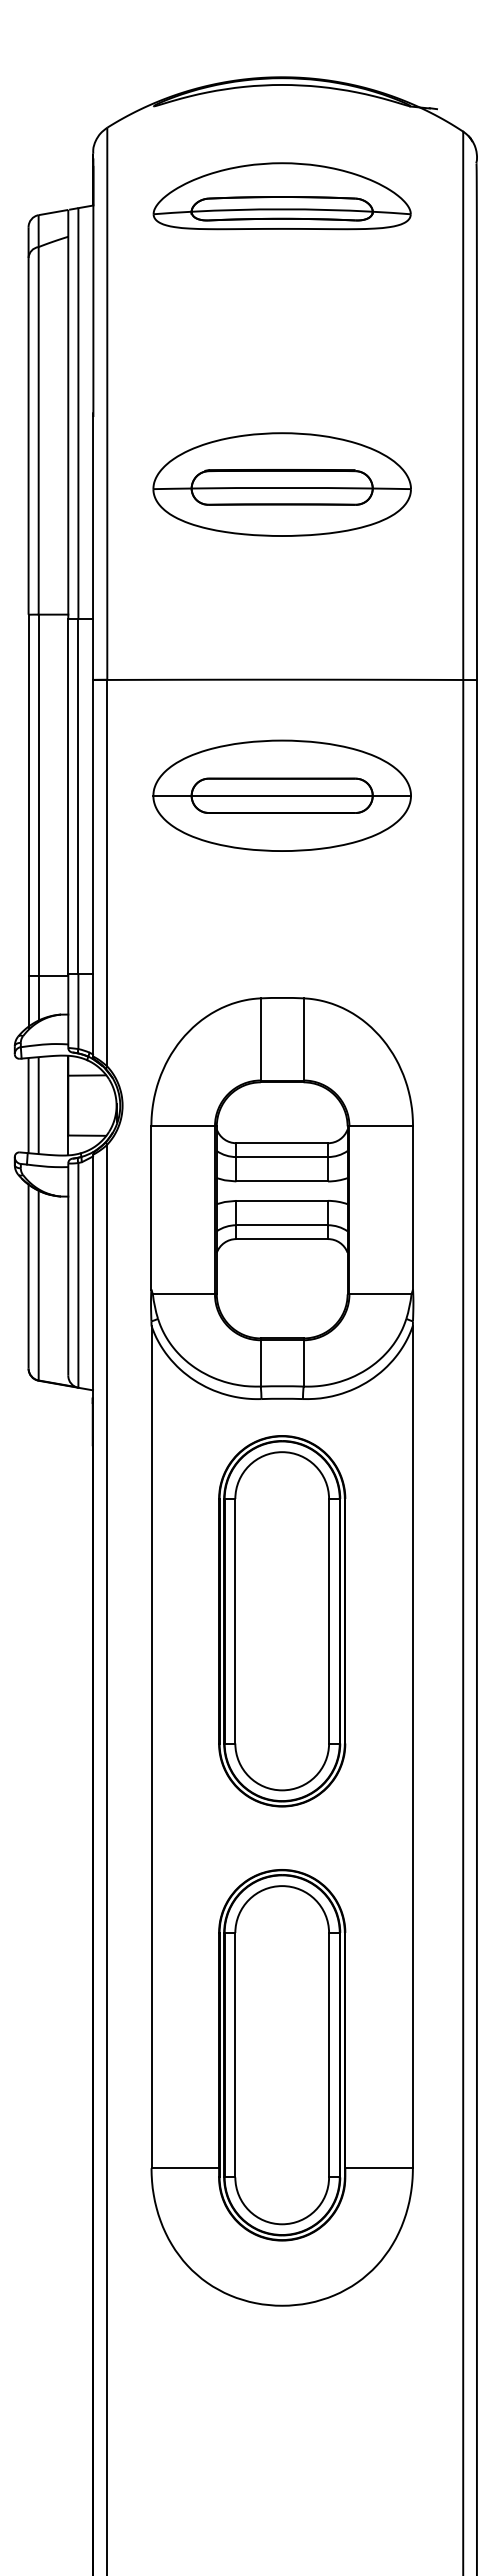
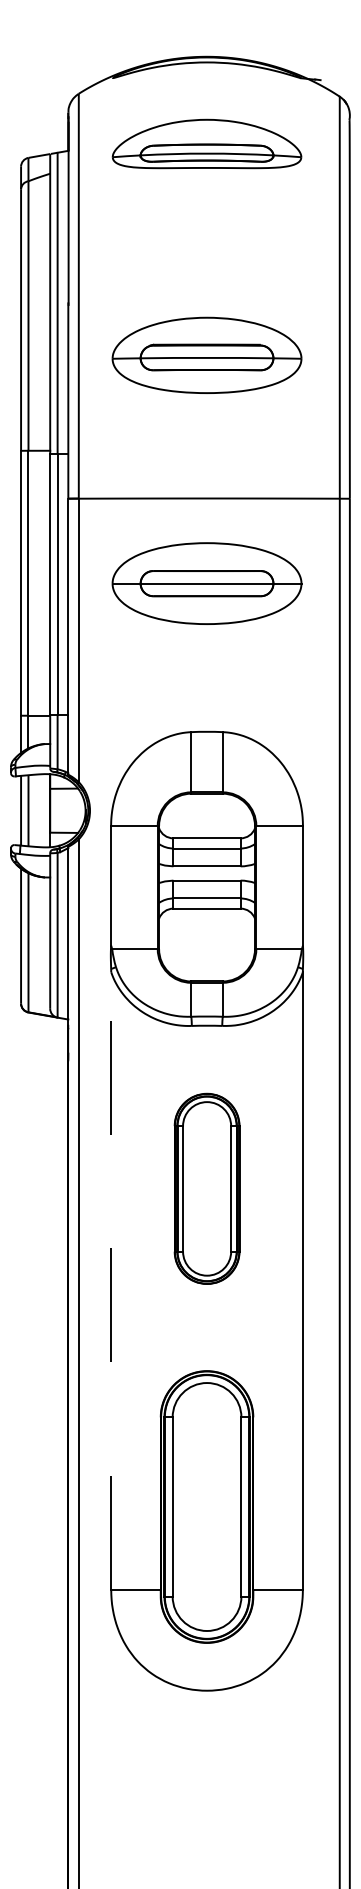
part: (282, 1621) -> (207, 1189), size x0.7
line: (151, 1746) -> (111, 1280), solid -> dashed

